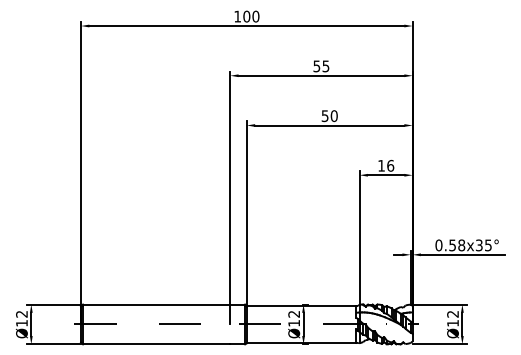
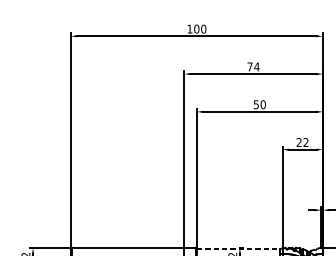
text: (321, 66) -> (253, 67), 55 -> 74
text: (386, 165) -> (302, 142), 16 -> 22
line: (301, 305) -> (238, 248), solid -> dashed

